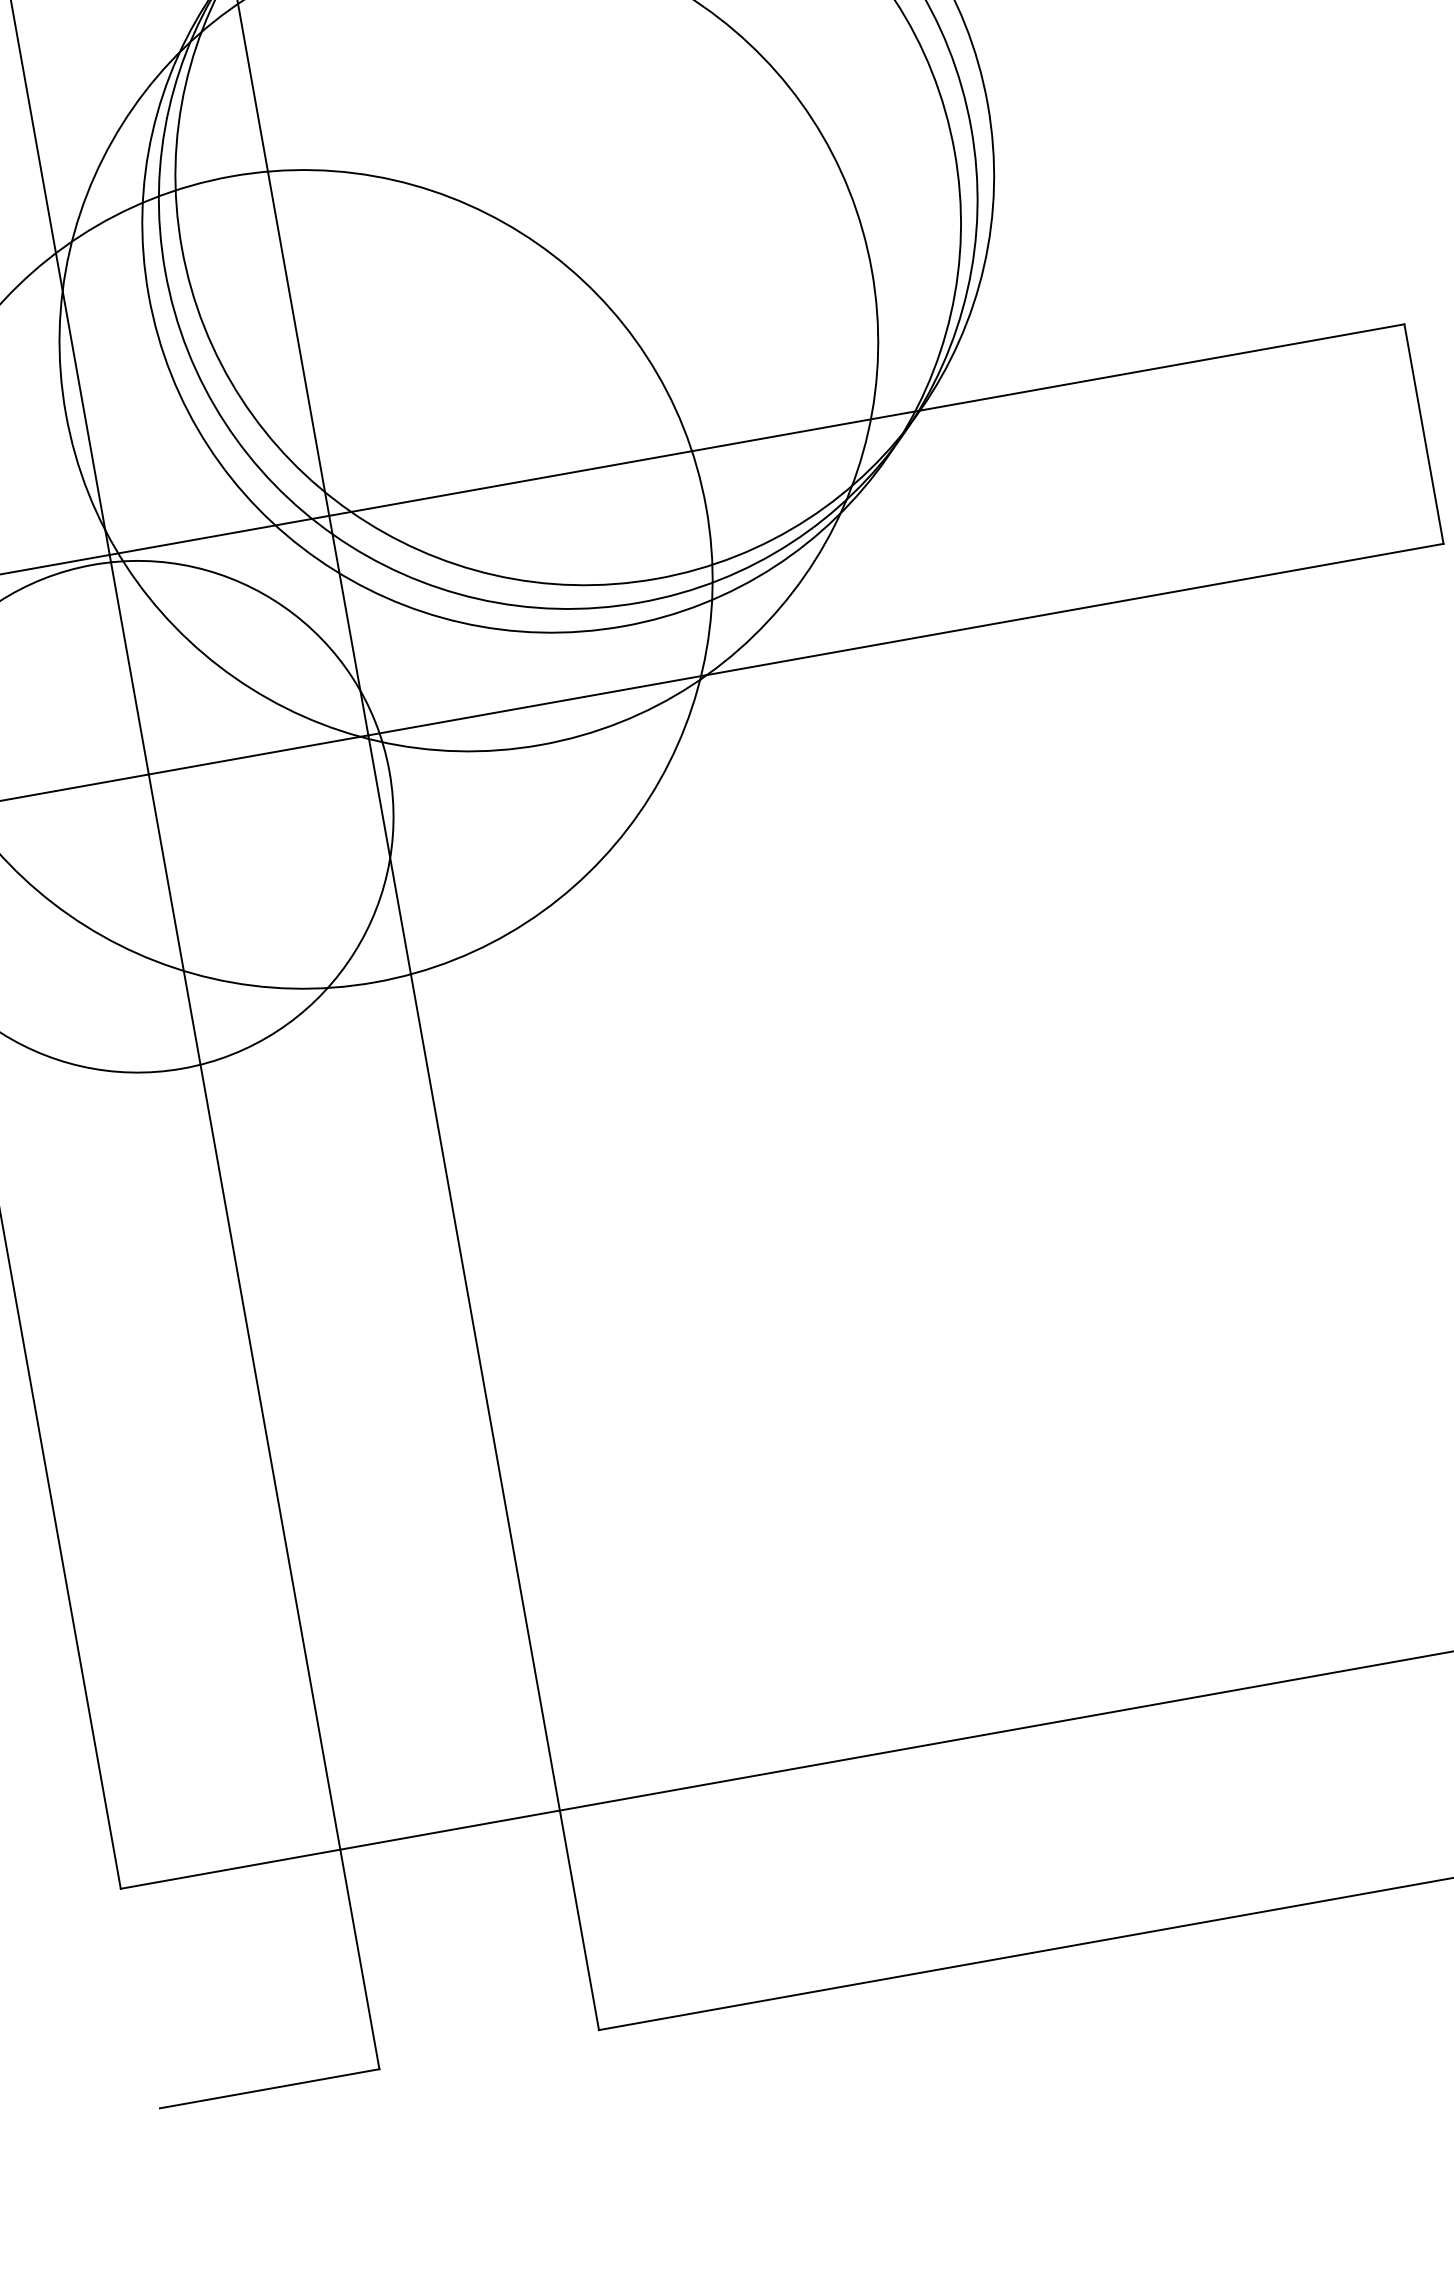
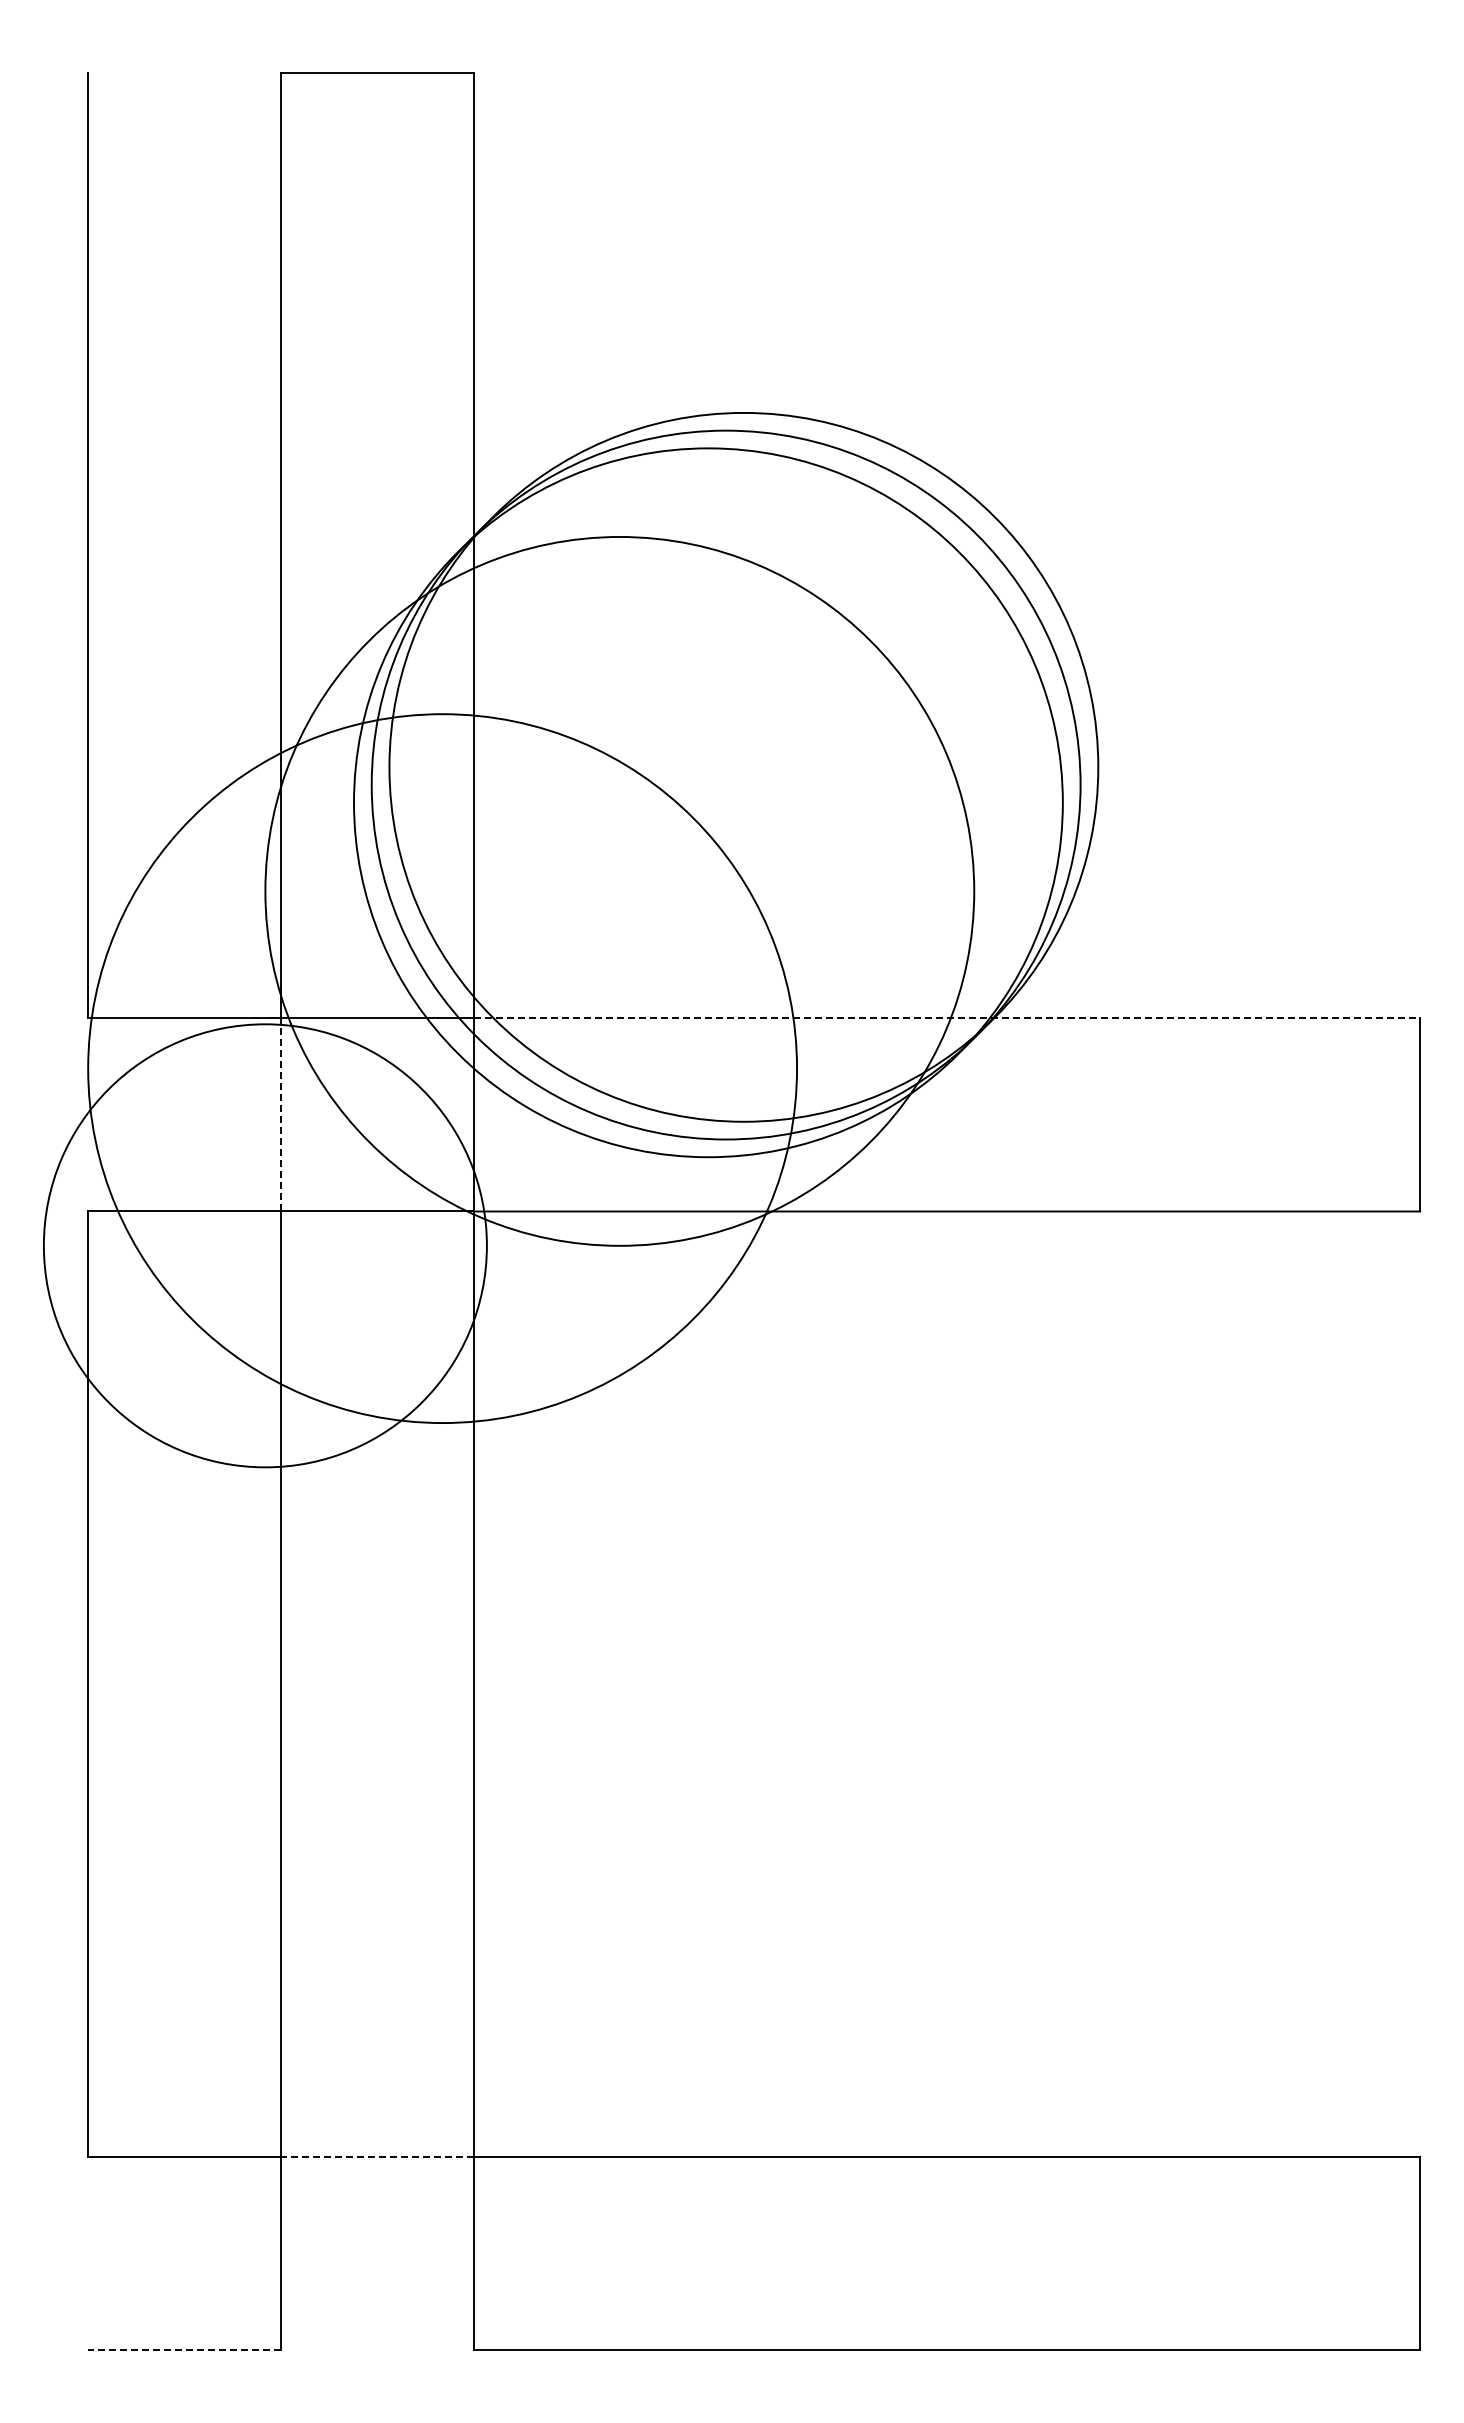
line: (867, 420) -> (947, 1018), solid -> dashed
line: (129, 664) -> (281, 1114), solid -> dashed
line: (449, 1830) -> (377, 2157), solid -> dashed
line: (269, 2089) -> (184, 2350), solid -> dashed

